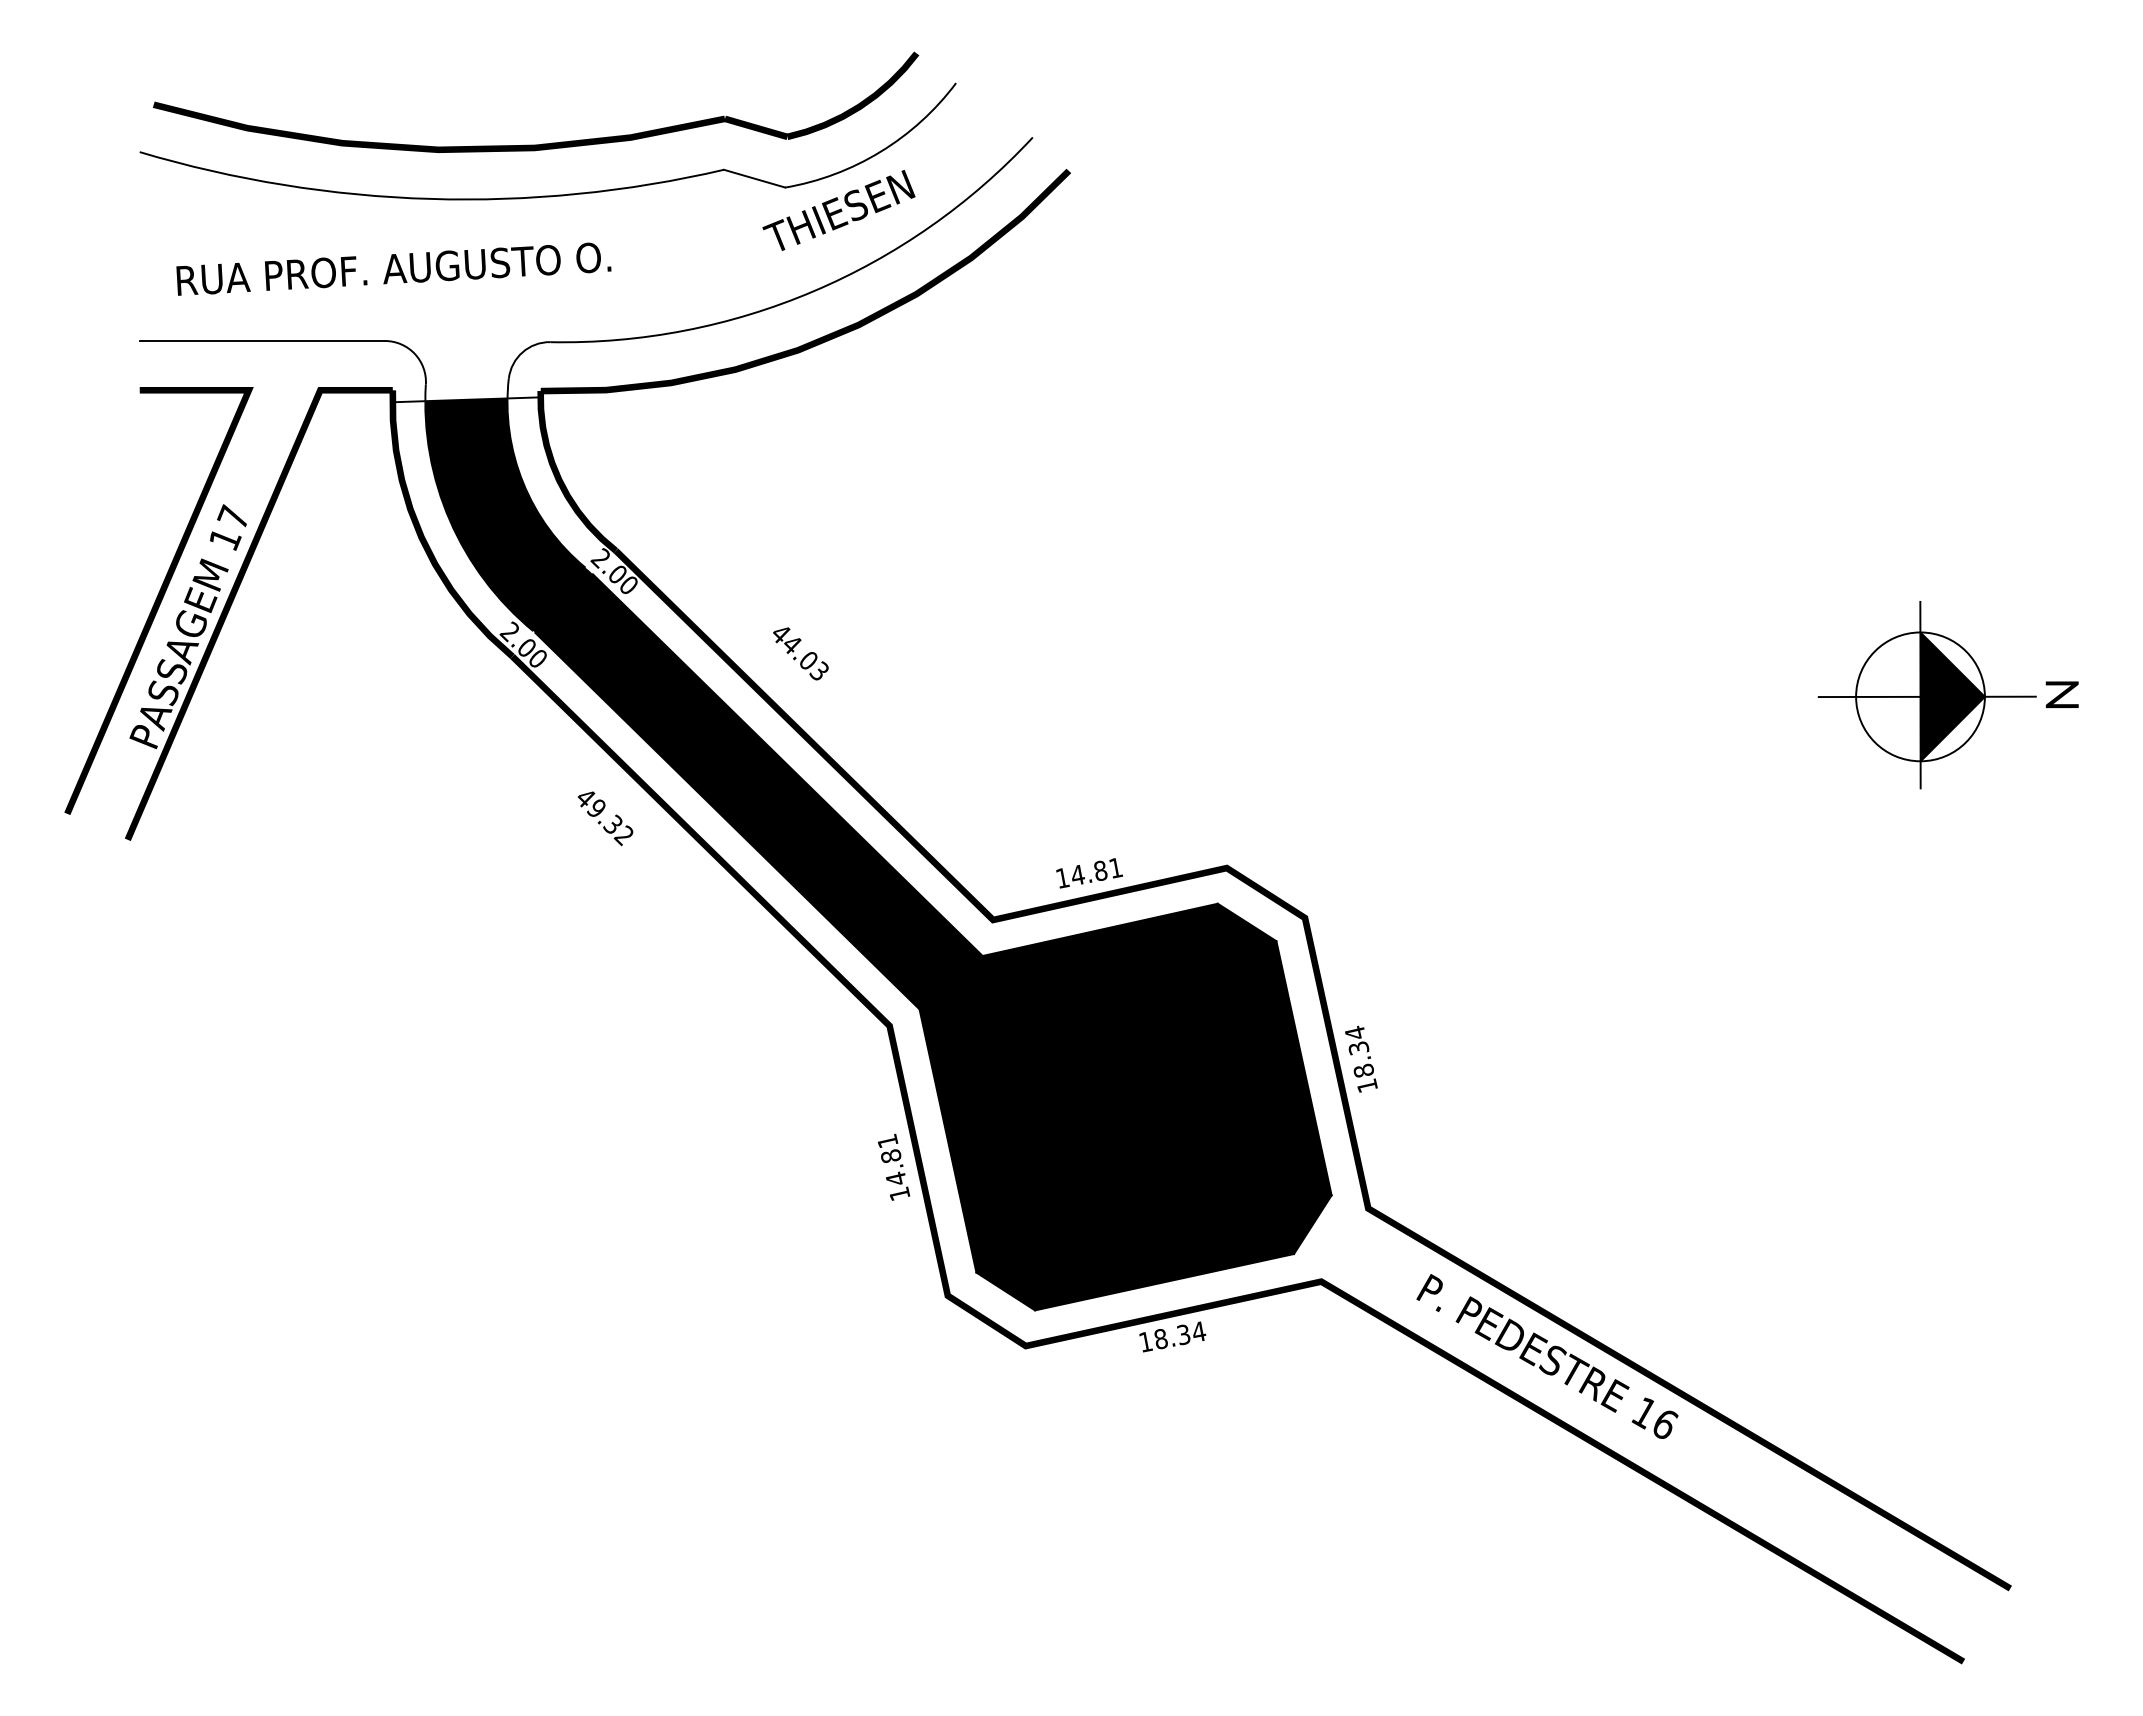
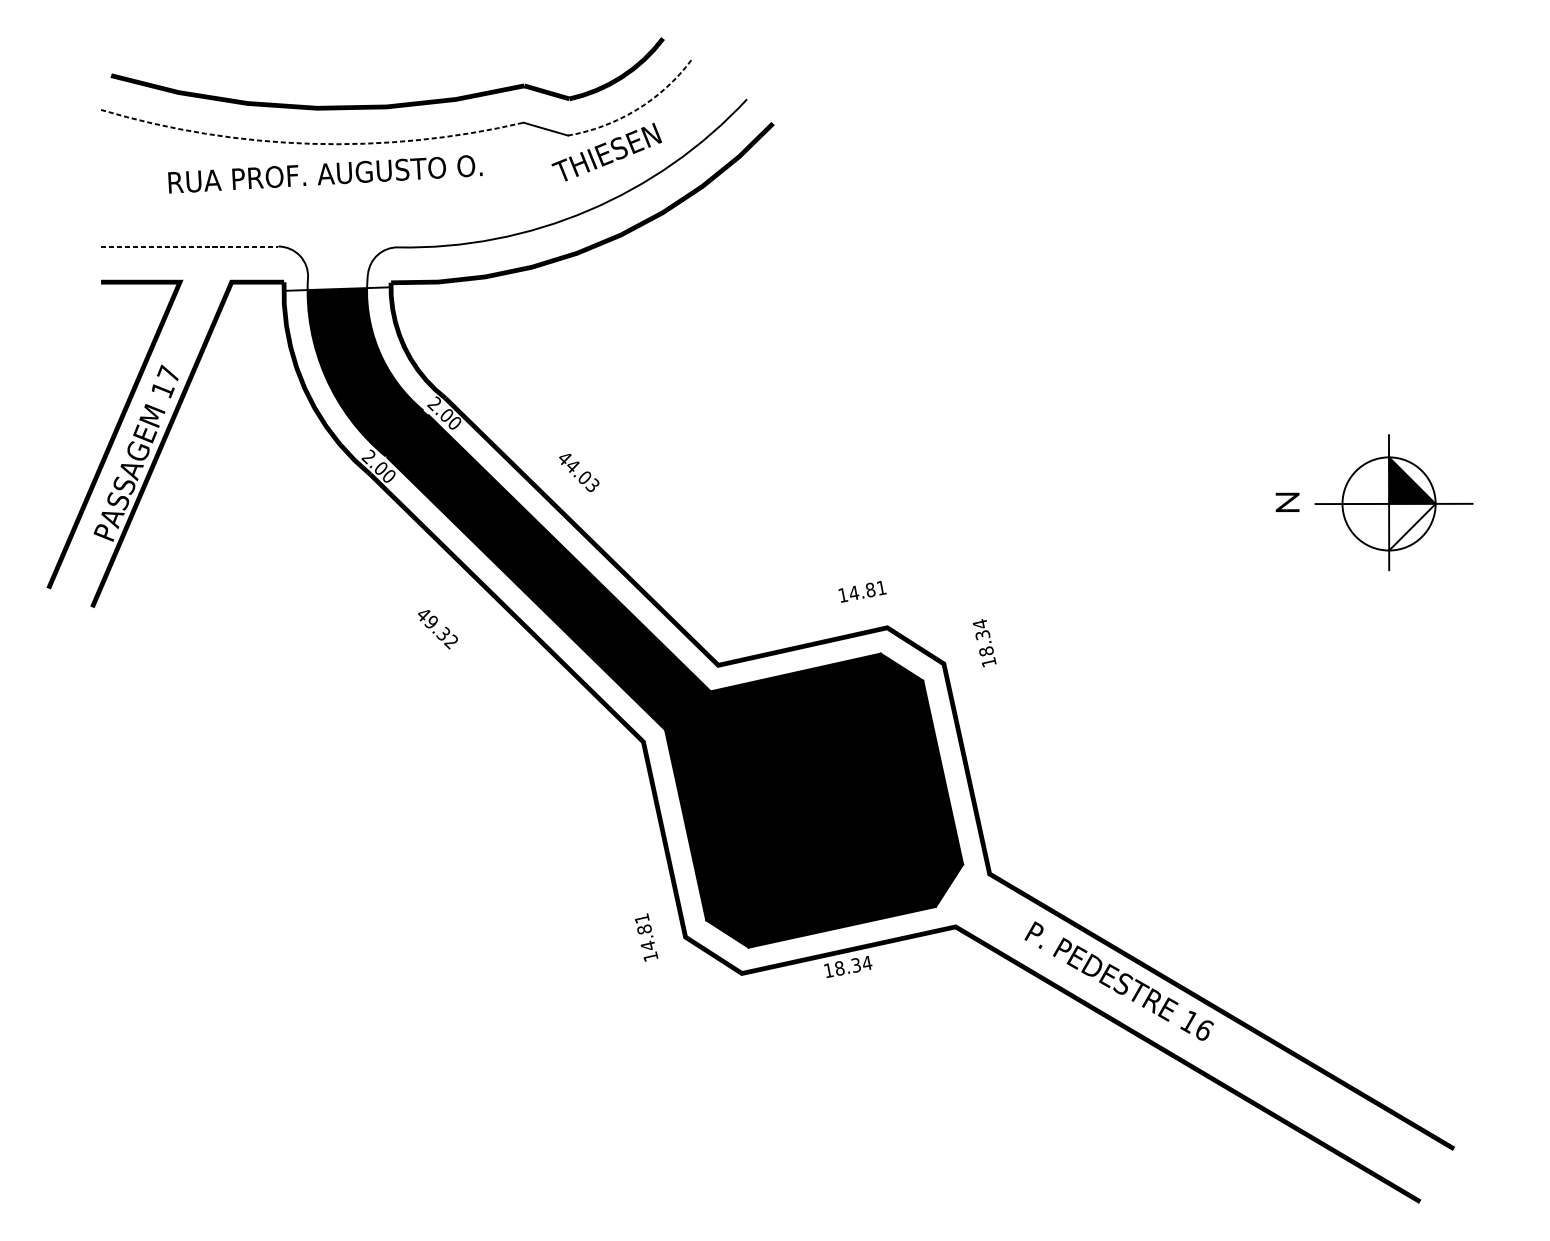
arc: (880, 151) -> (636, 109), solid -> dashed
arc: (430, 199) -> (311, 144), solid -> dashed
text: (393, 268) -> (325, 173), moved
line: (262, 340) -> (189, 246), solid -> dashed
text: (2061, 694) -> (1287, 502), moved
fill: (1952, 728) -> (1412, 526), removed
text: (605, 818) -> (437, 629), moved
text: (1089, 873) -> (862, 591), moved
text: (1361, 1058) -> (984, 642), moved
text: (894, 1166) -> (646, 936), moved

